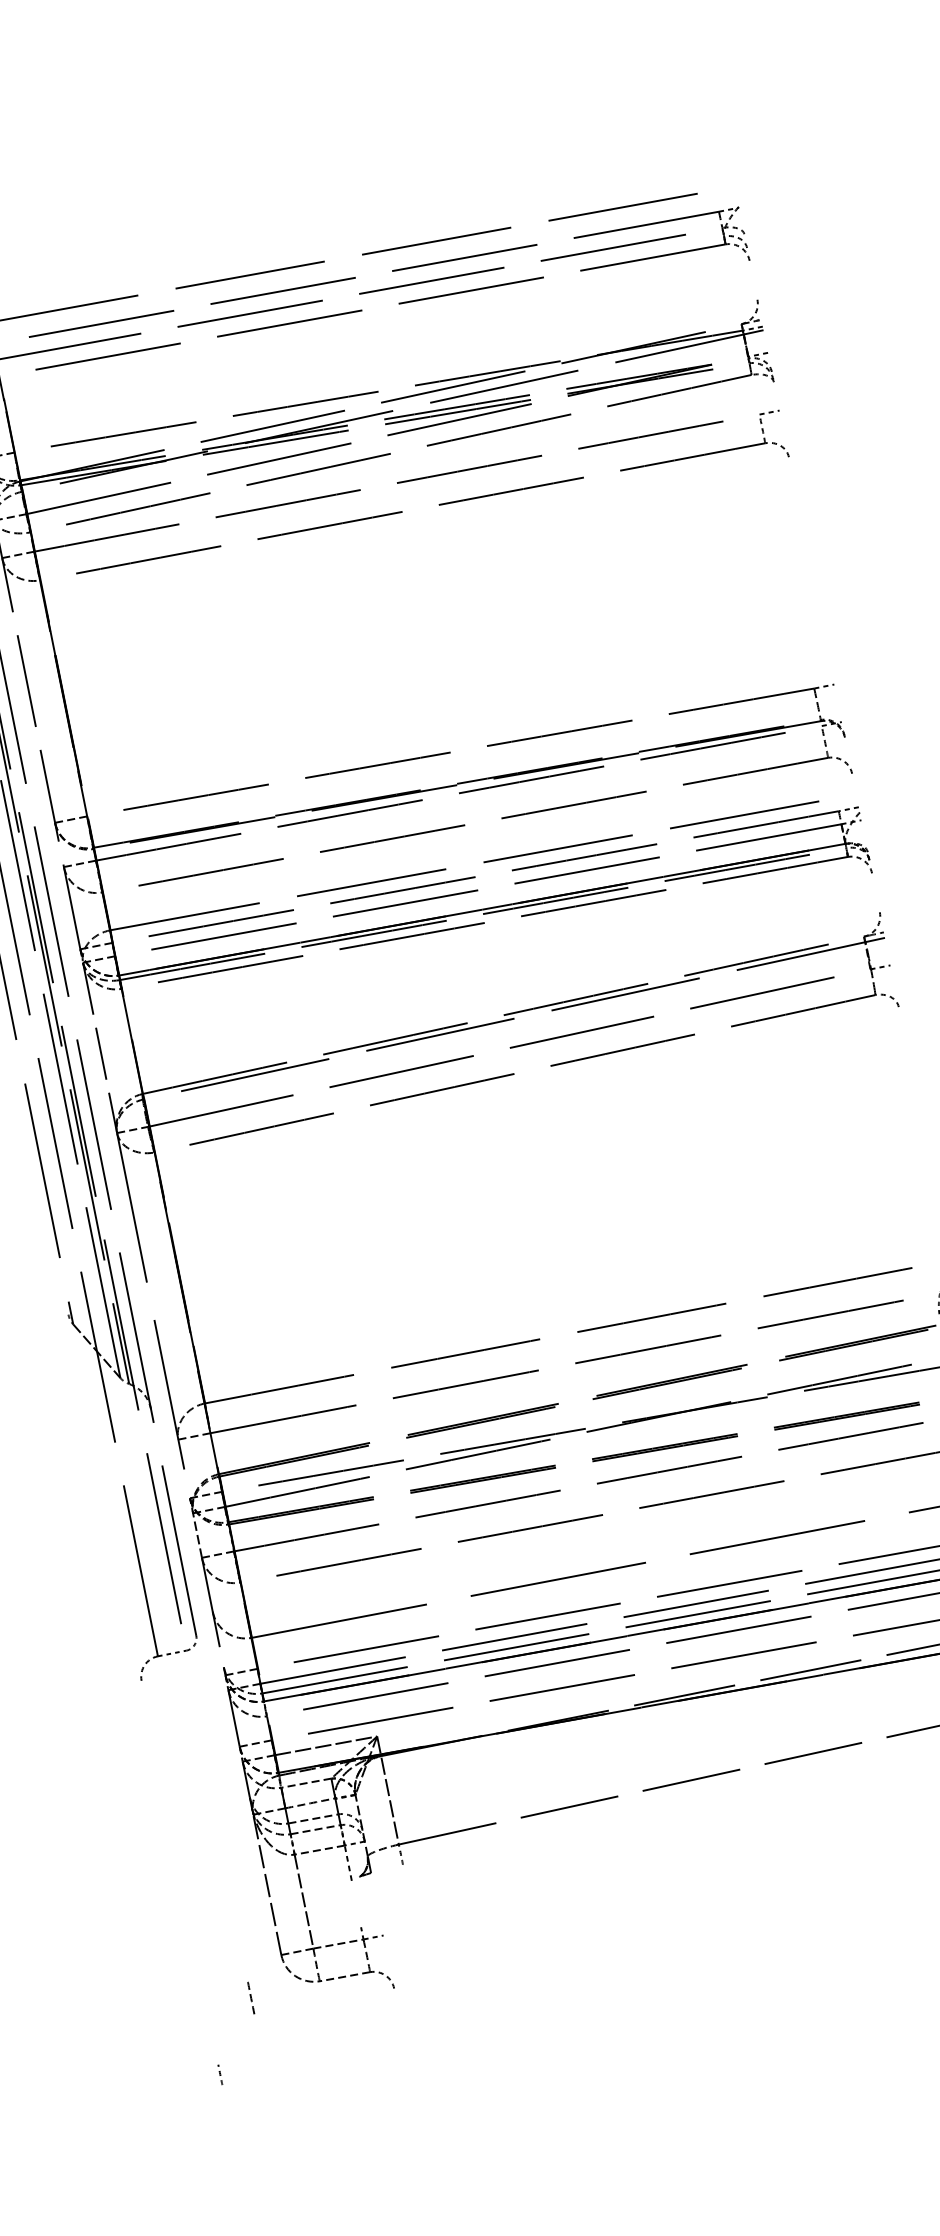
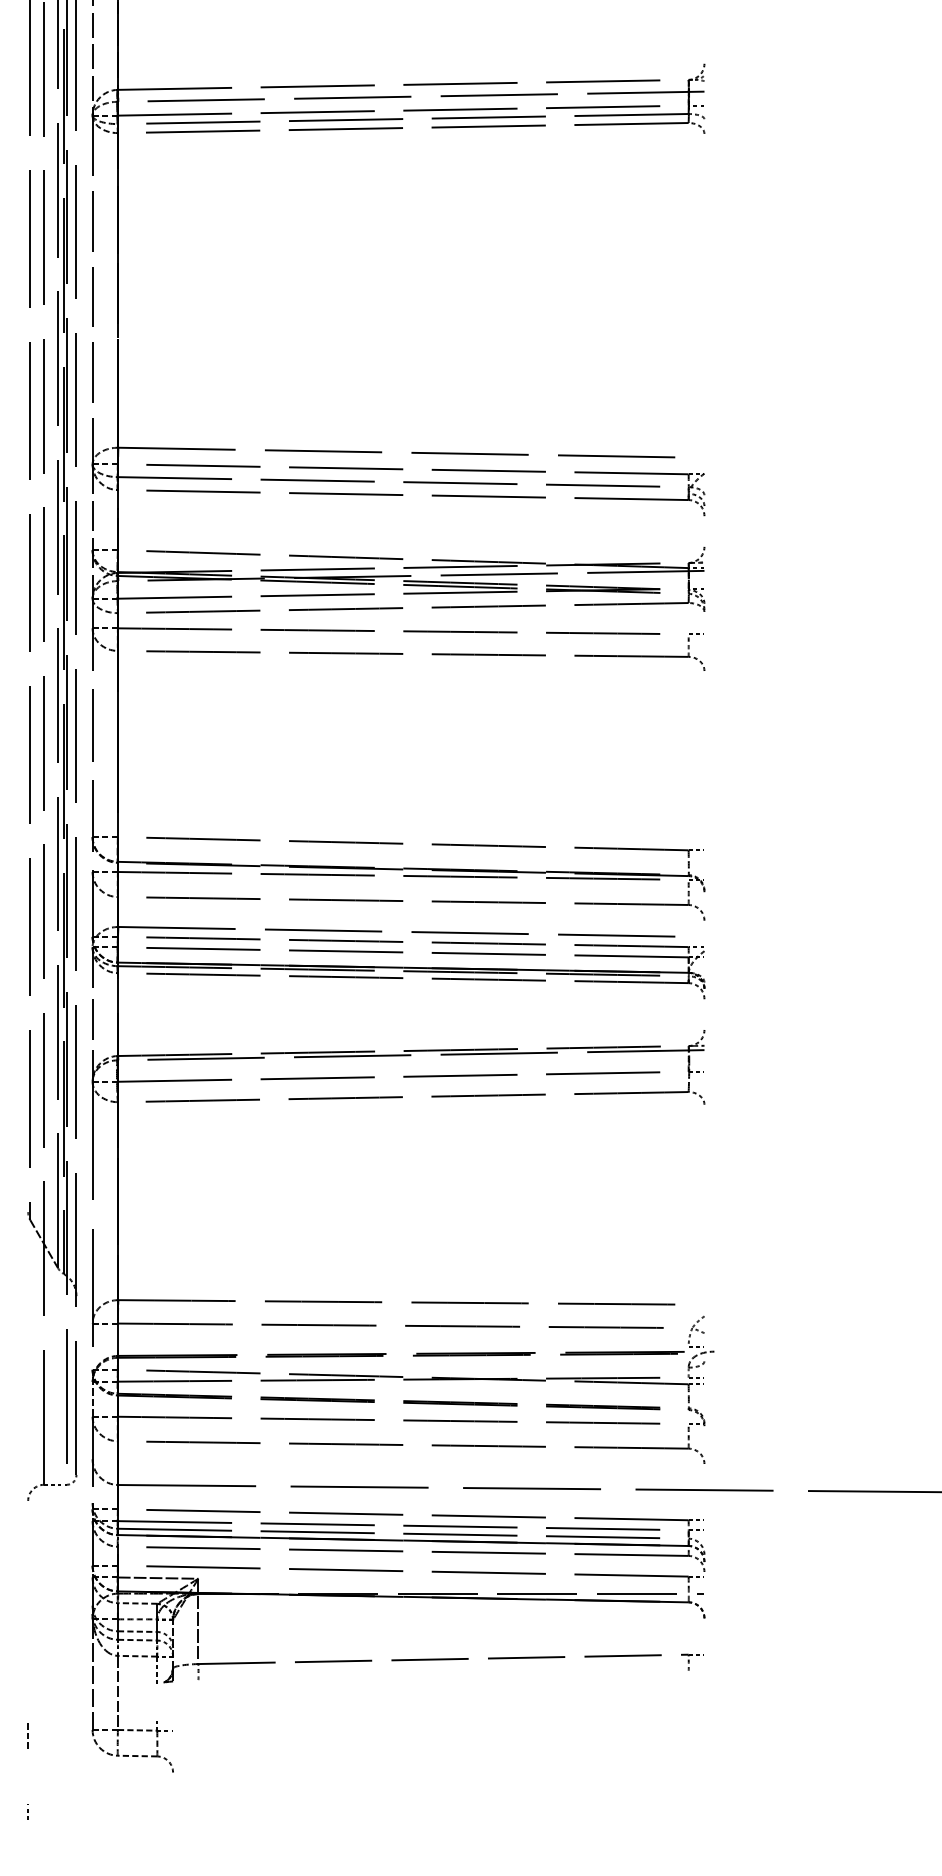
line: (250, 1997) -> (27, 1735), moved

